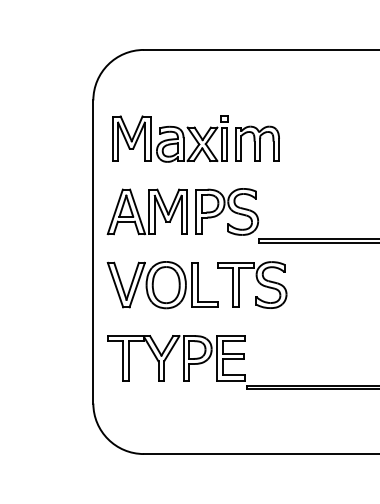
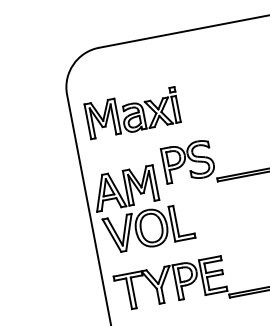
part: (257, 143) -> (201, 103), removed
part: (146, 211) -> (123, 188), moved
part: (252, 284) -> (218, 214), removed

